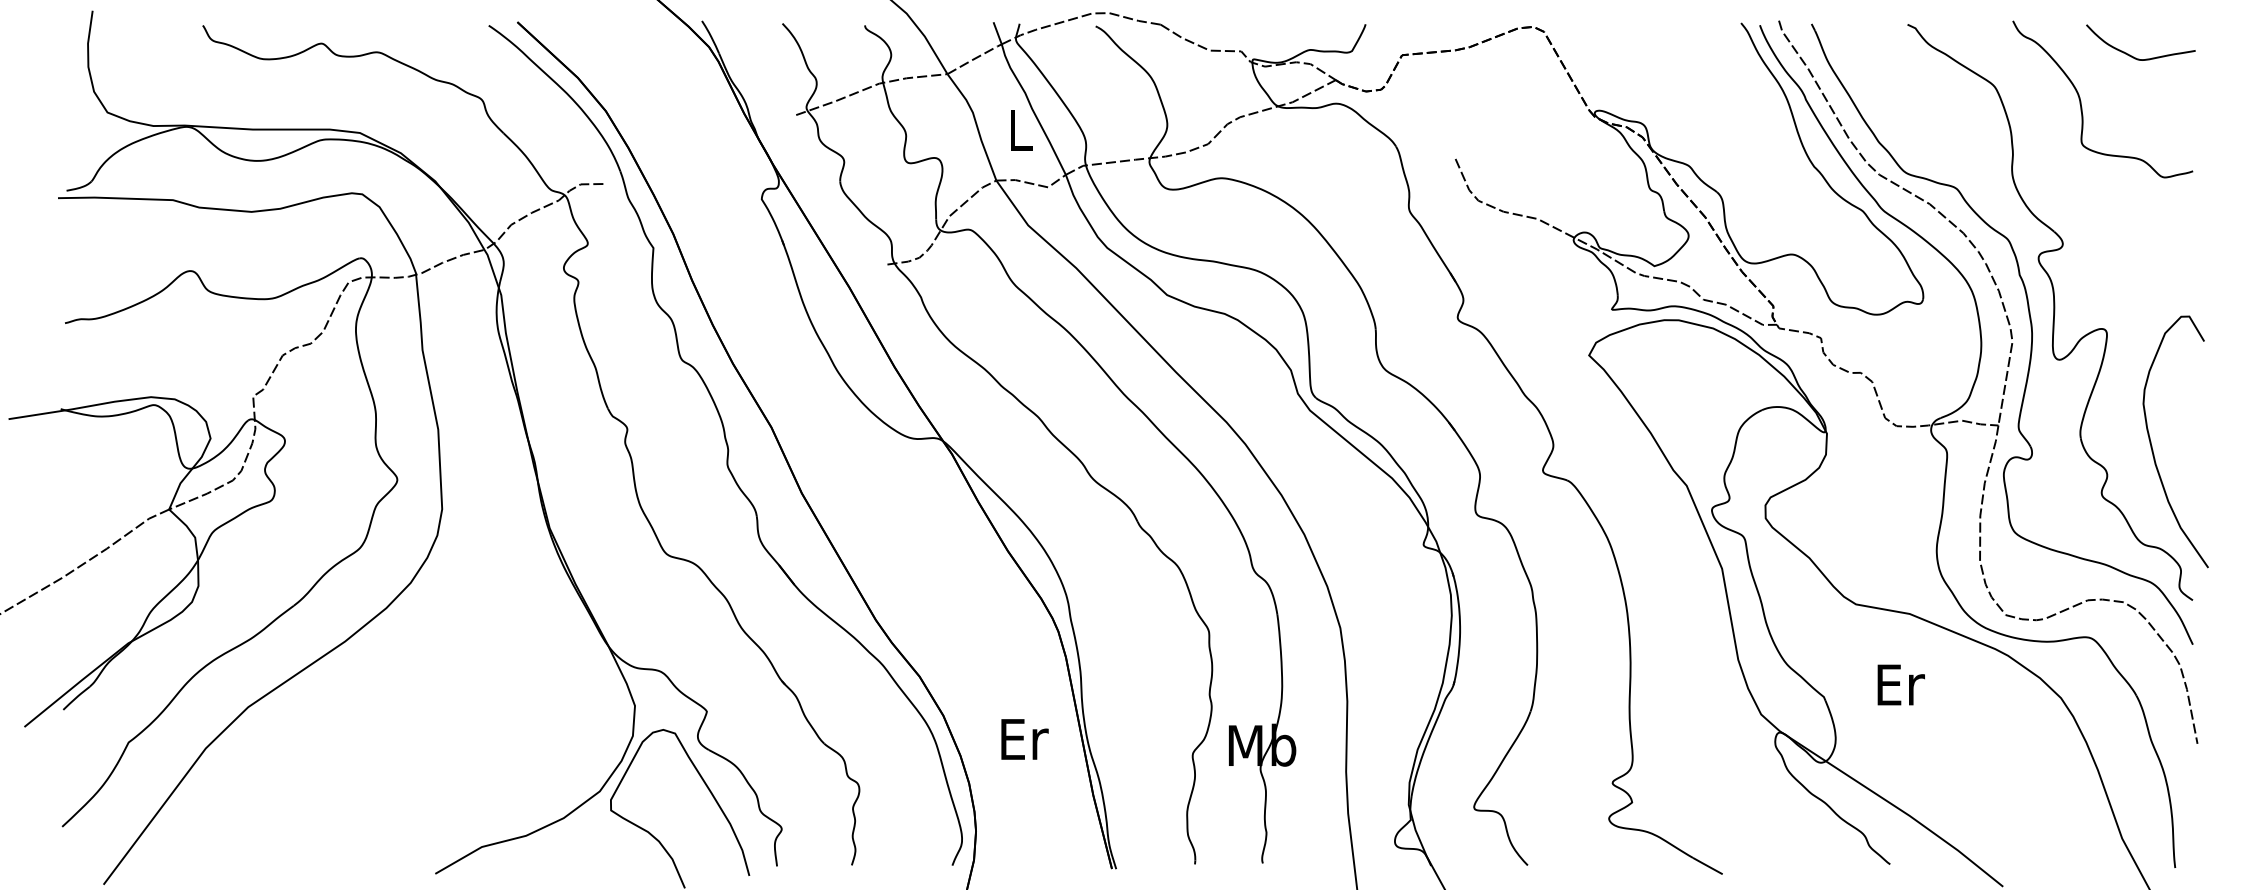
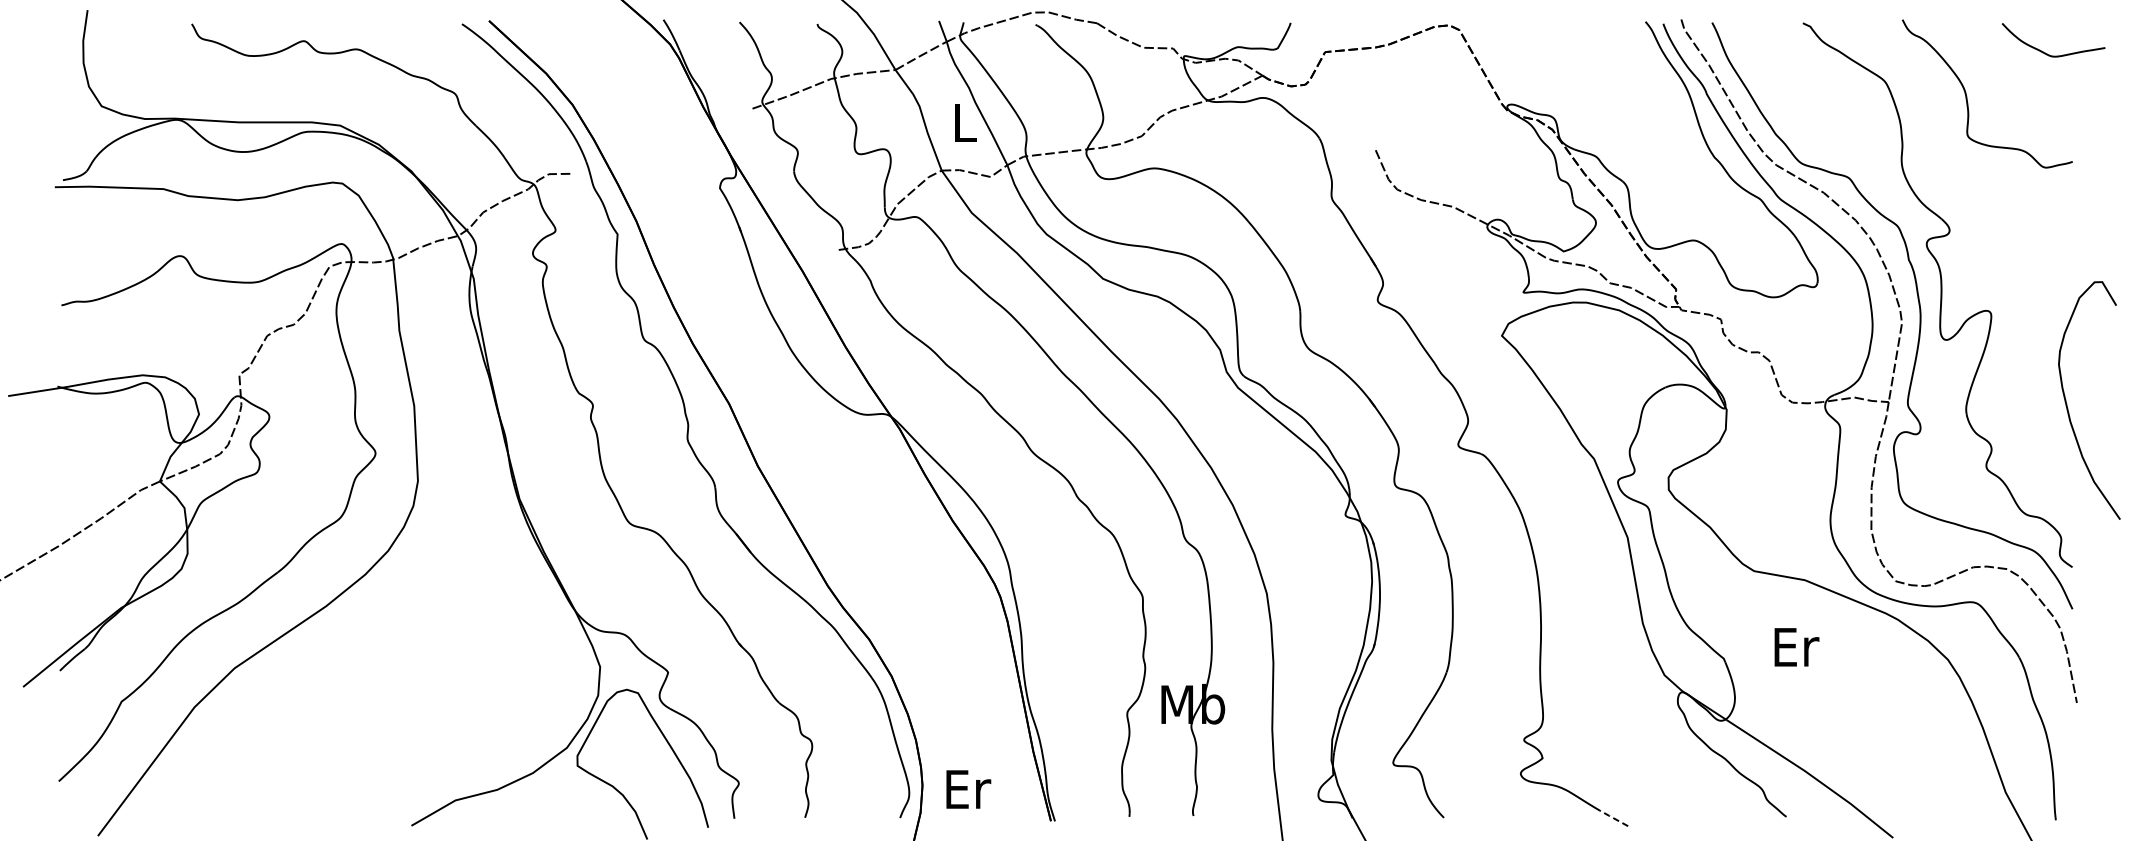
curve: (2130, 54) -> (2043, 51), moved
curve: (2152, 445) -> (2067, 403), moved
text: (1024, 739) -> (968, 789), moved
line: (1707, 865) -> (1613, 817), solid -> dashed

